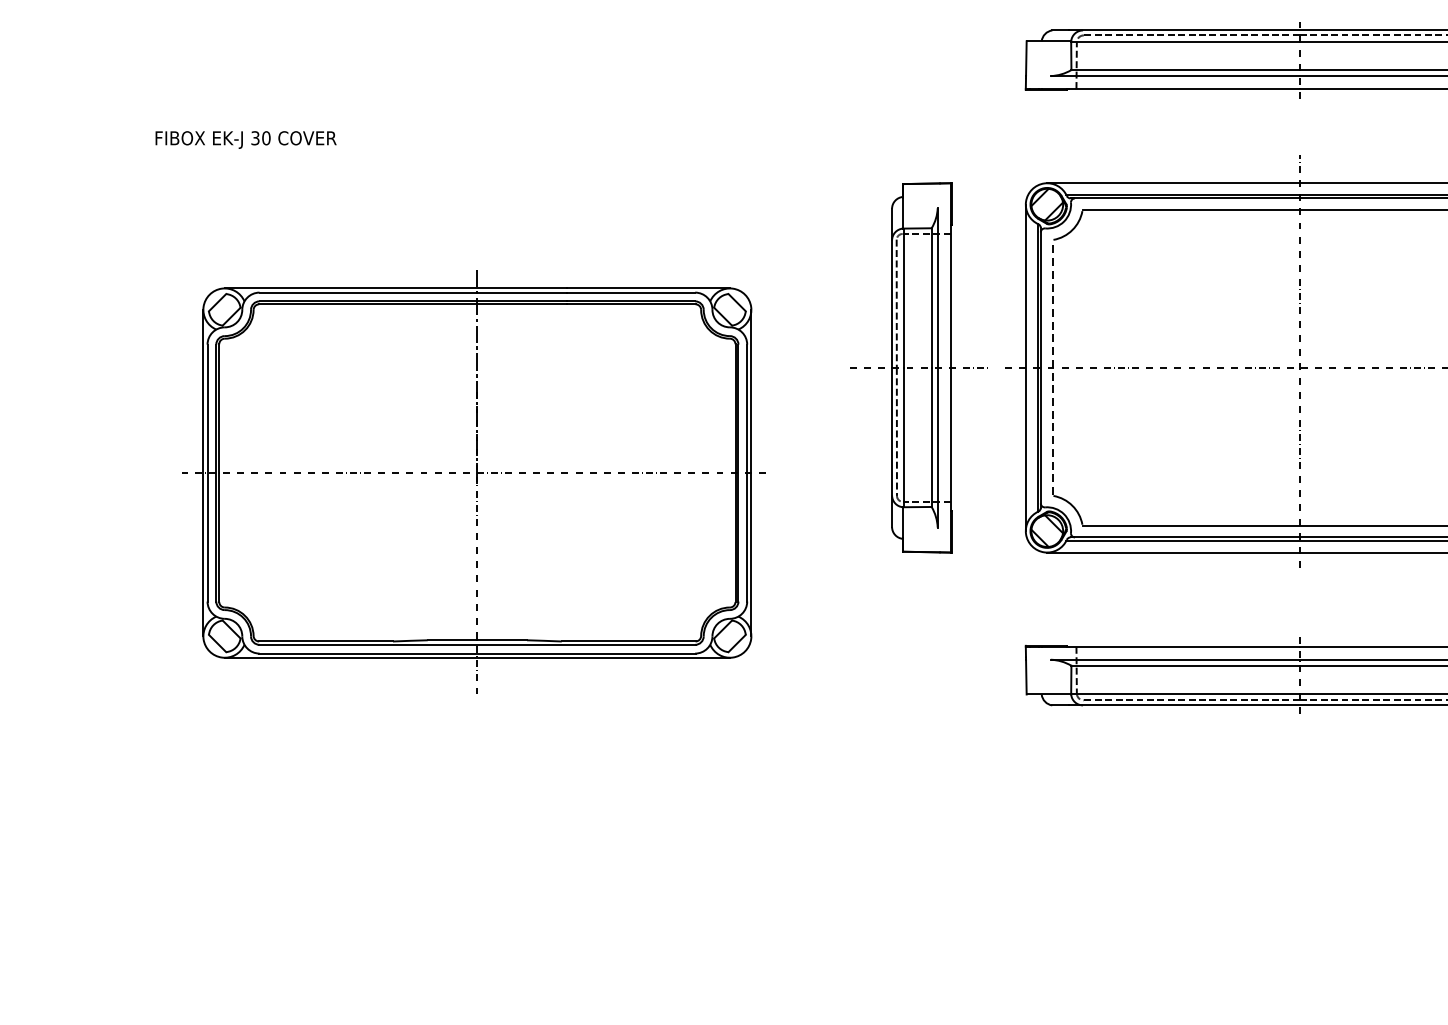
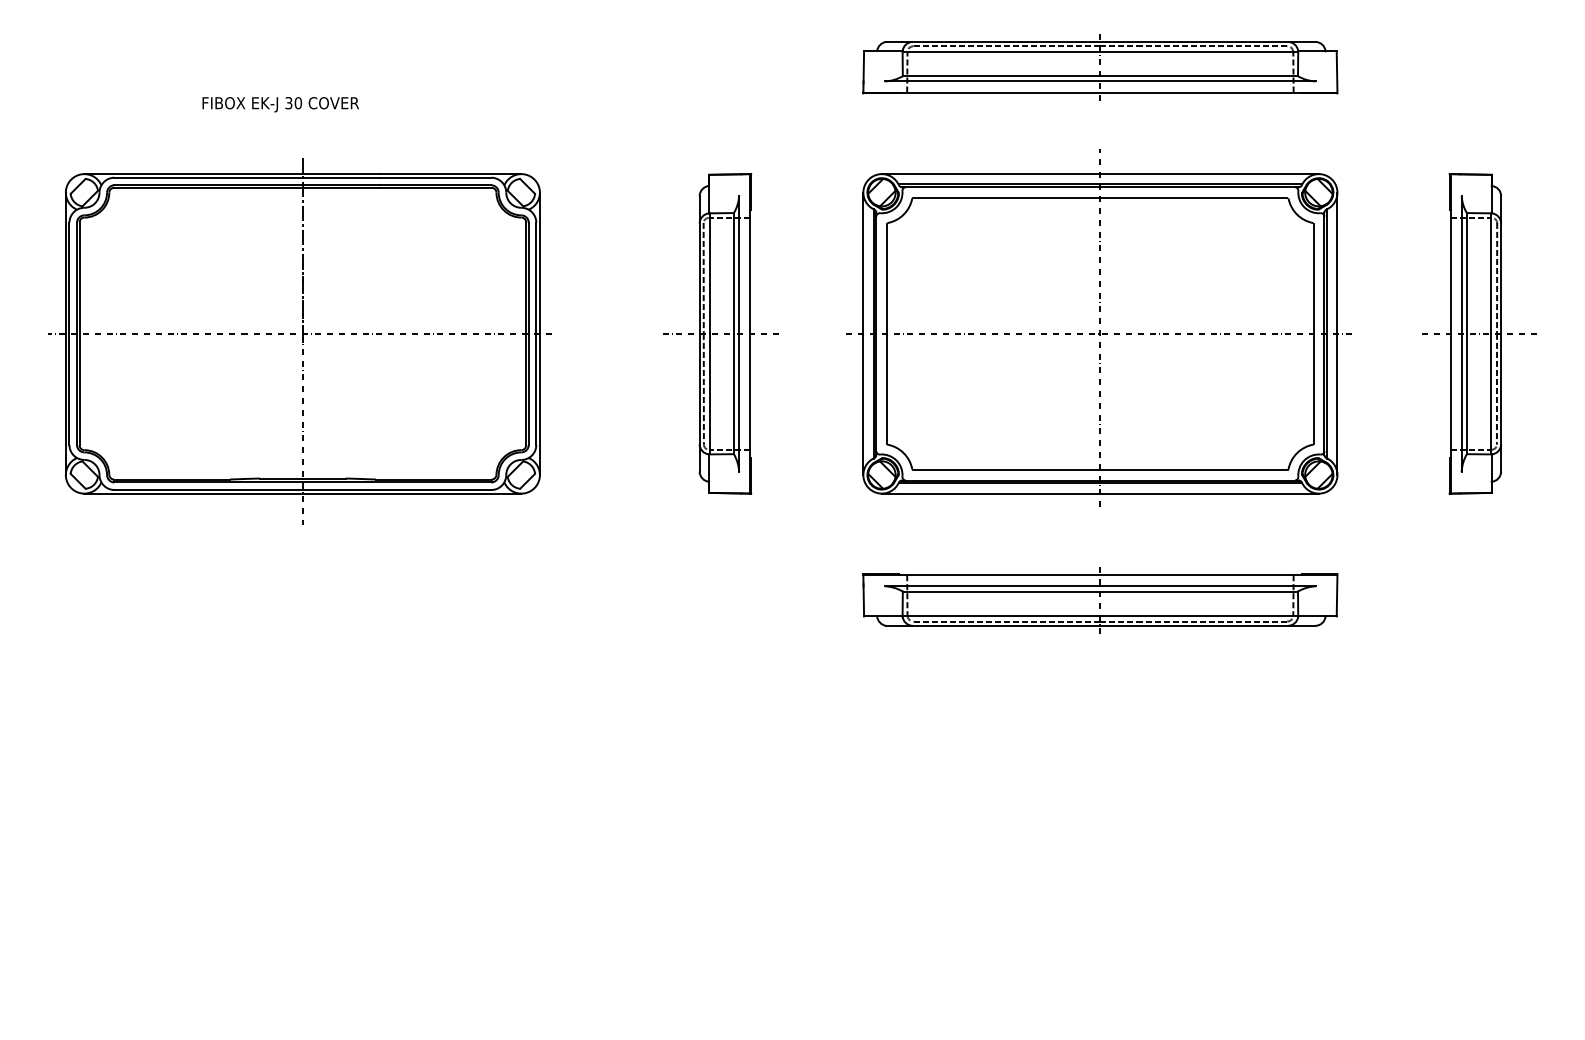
text: (245, 139) -> (280, 104), moved
part: (916, 367) -> (720, 333), moved
line: (1052, 367) -> (886, 333), dashed -> solid
part: (473, 481) -> (299, 341), moved

